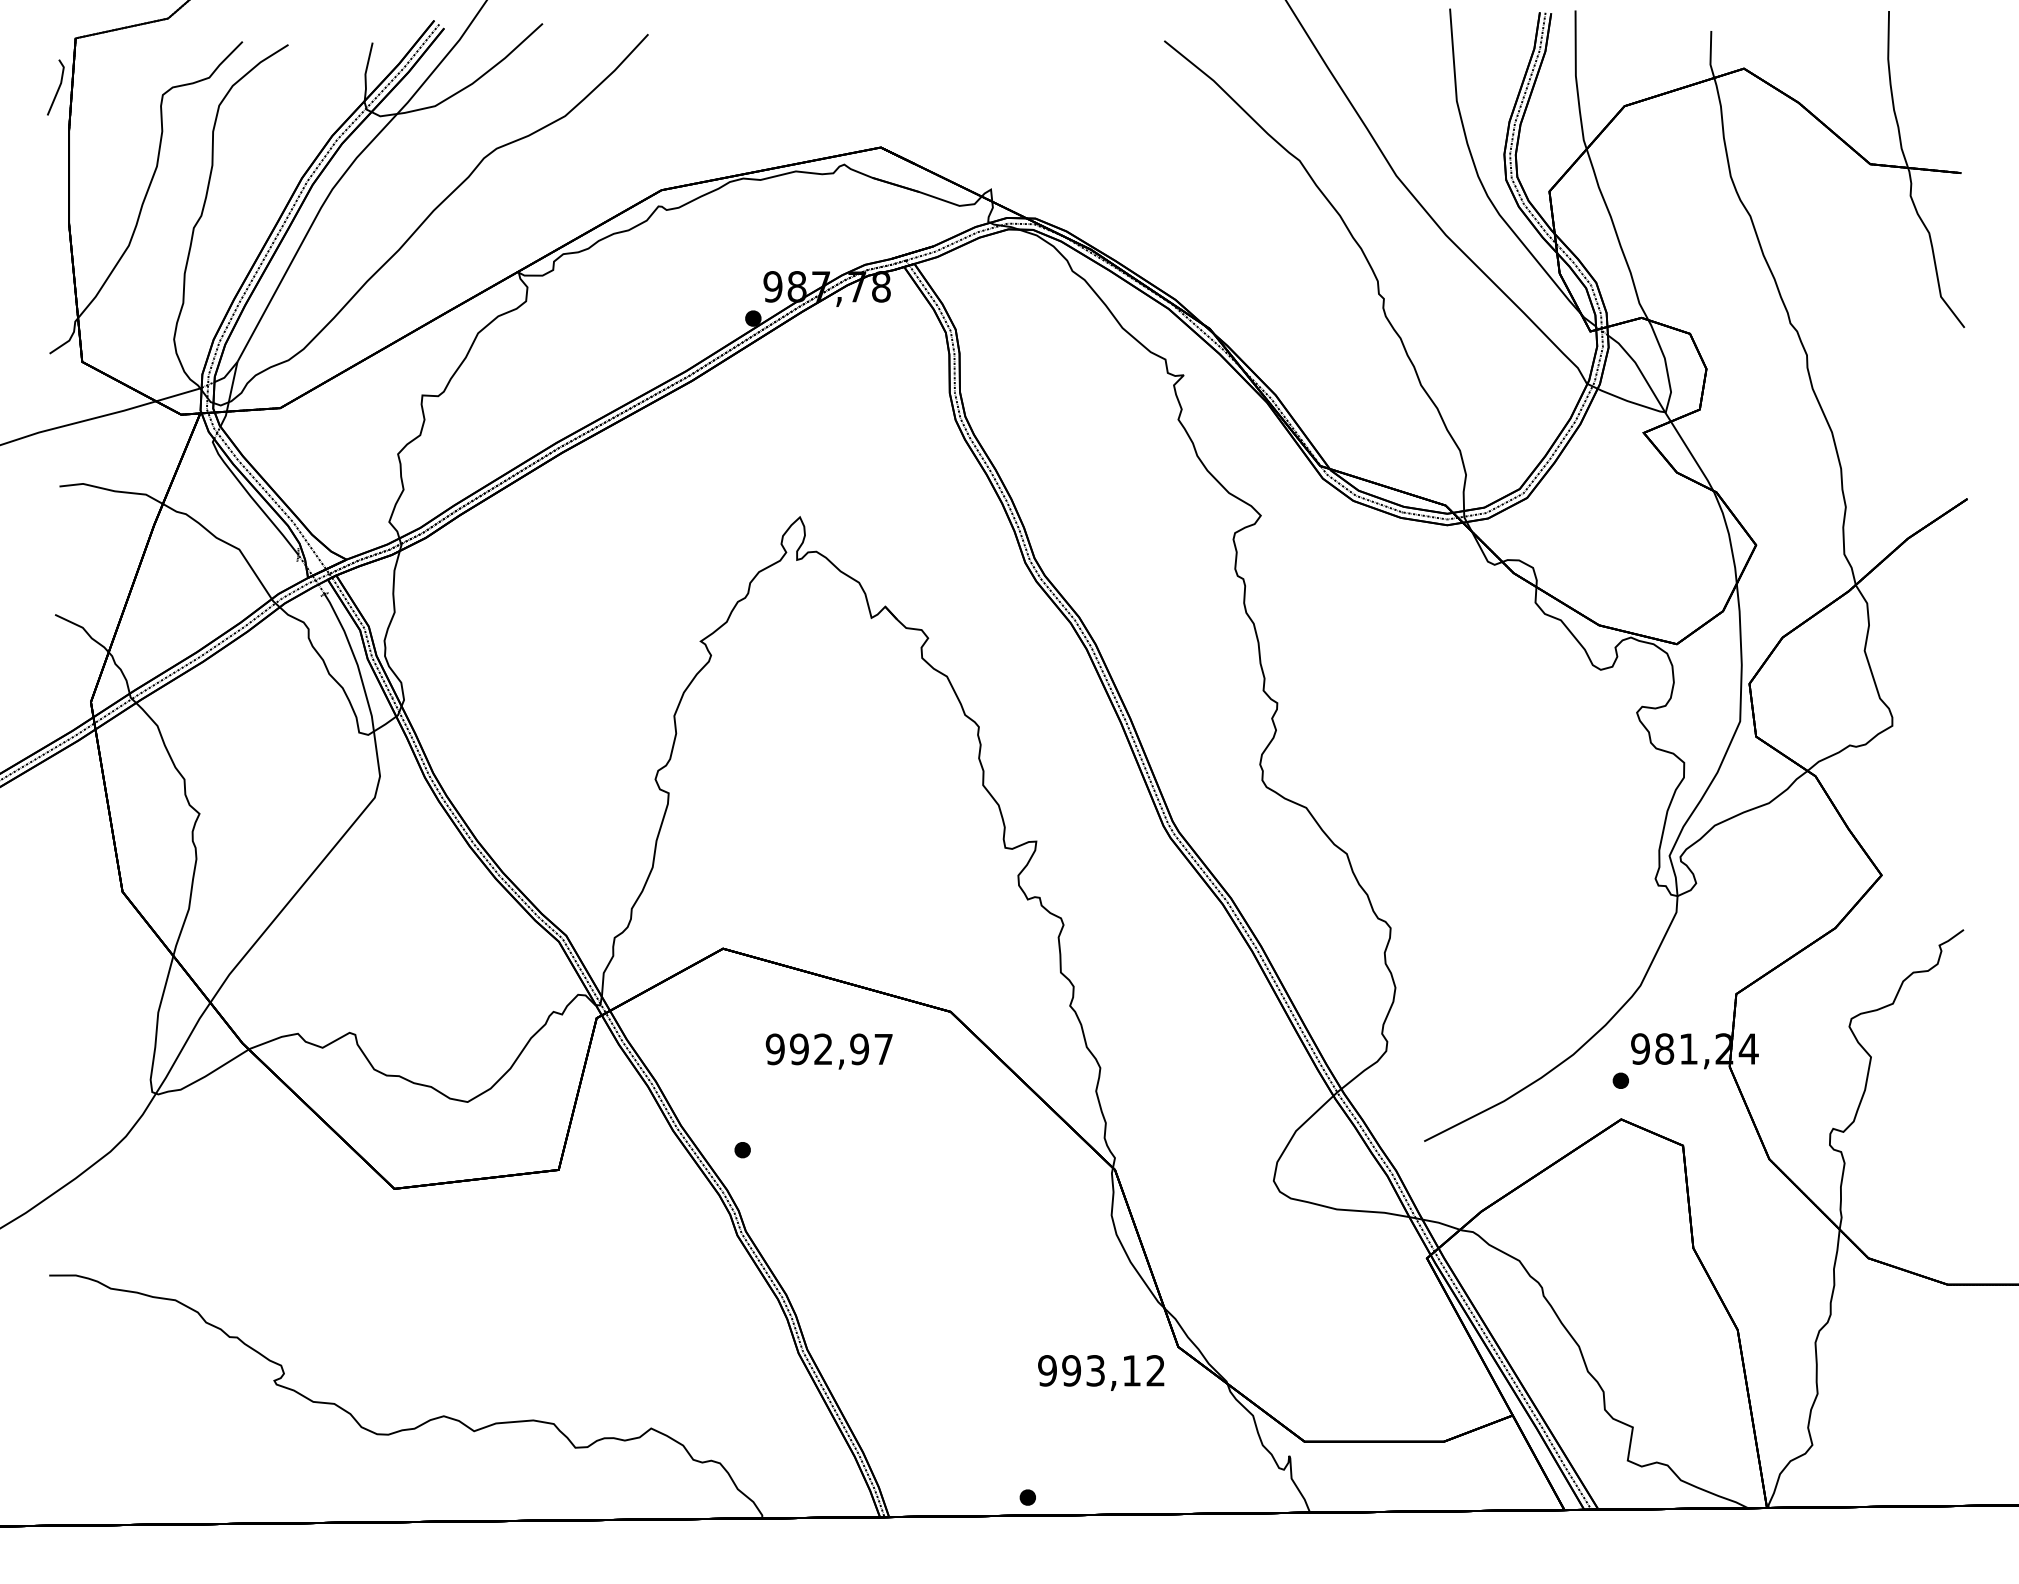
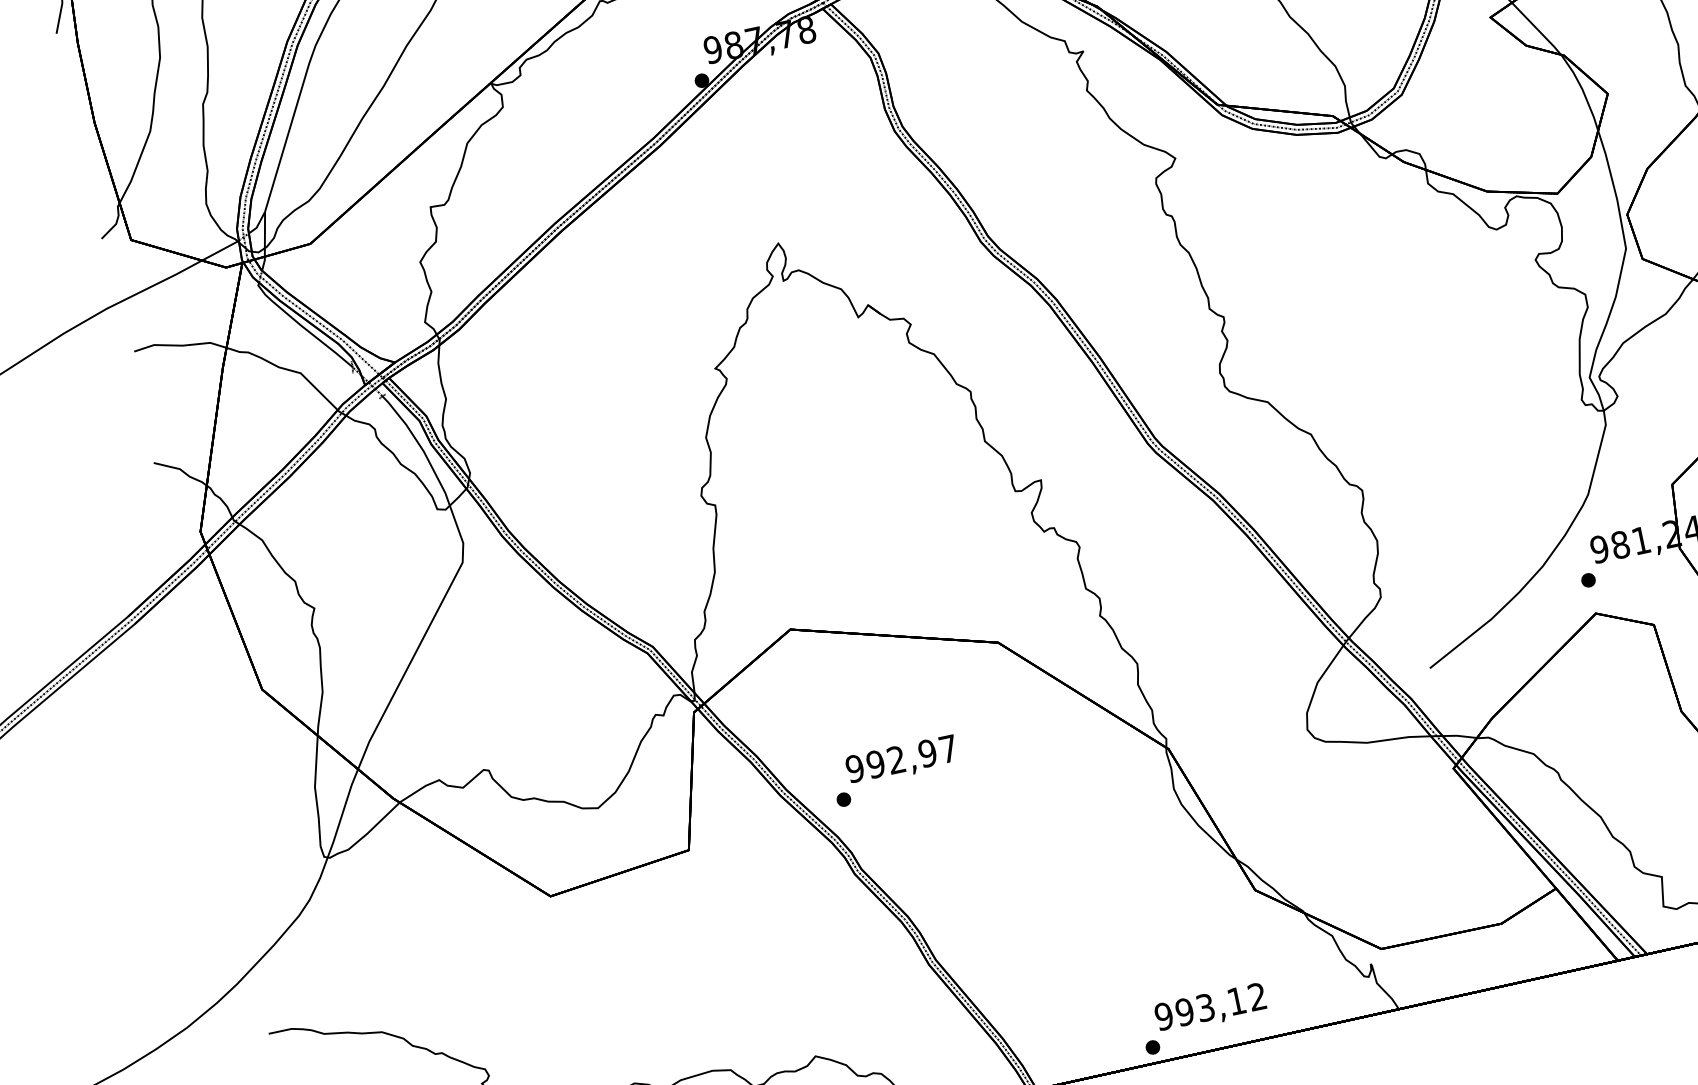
text: (828, 1051) -> (901, 760), moved
text: (1101, 1372) -> (1210, 1008), moved

